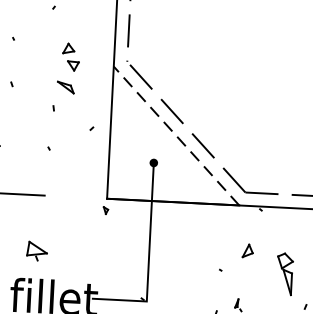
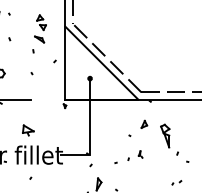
line: (175, 136) -> (101, 63), dashed -> solid

